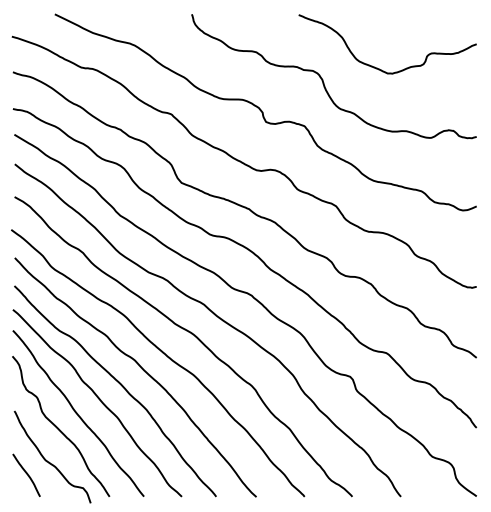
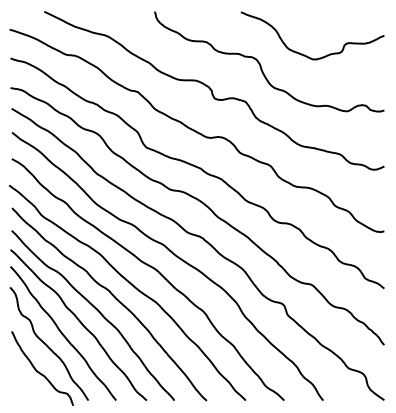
curve: (26, 474) -> (21, 382), removed

